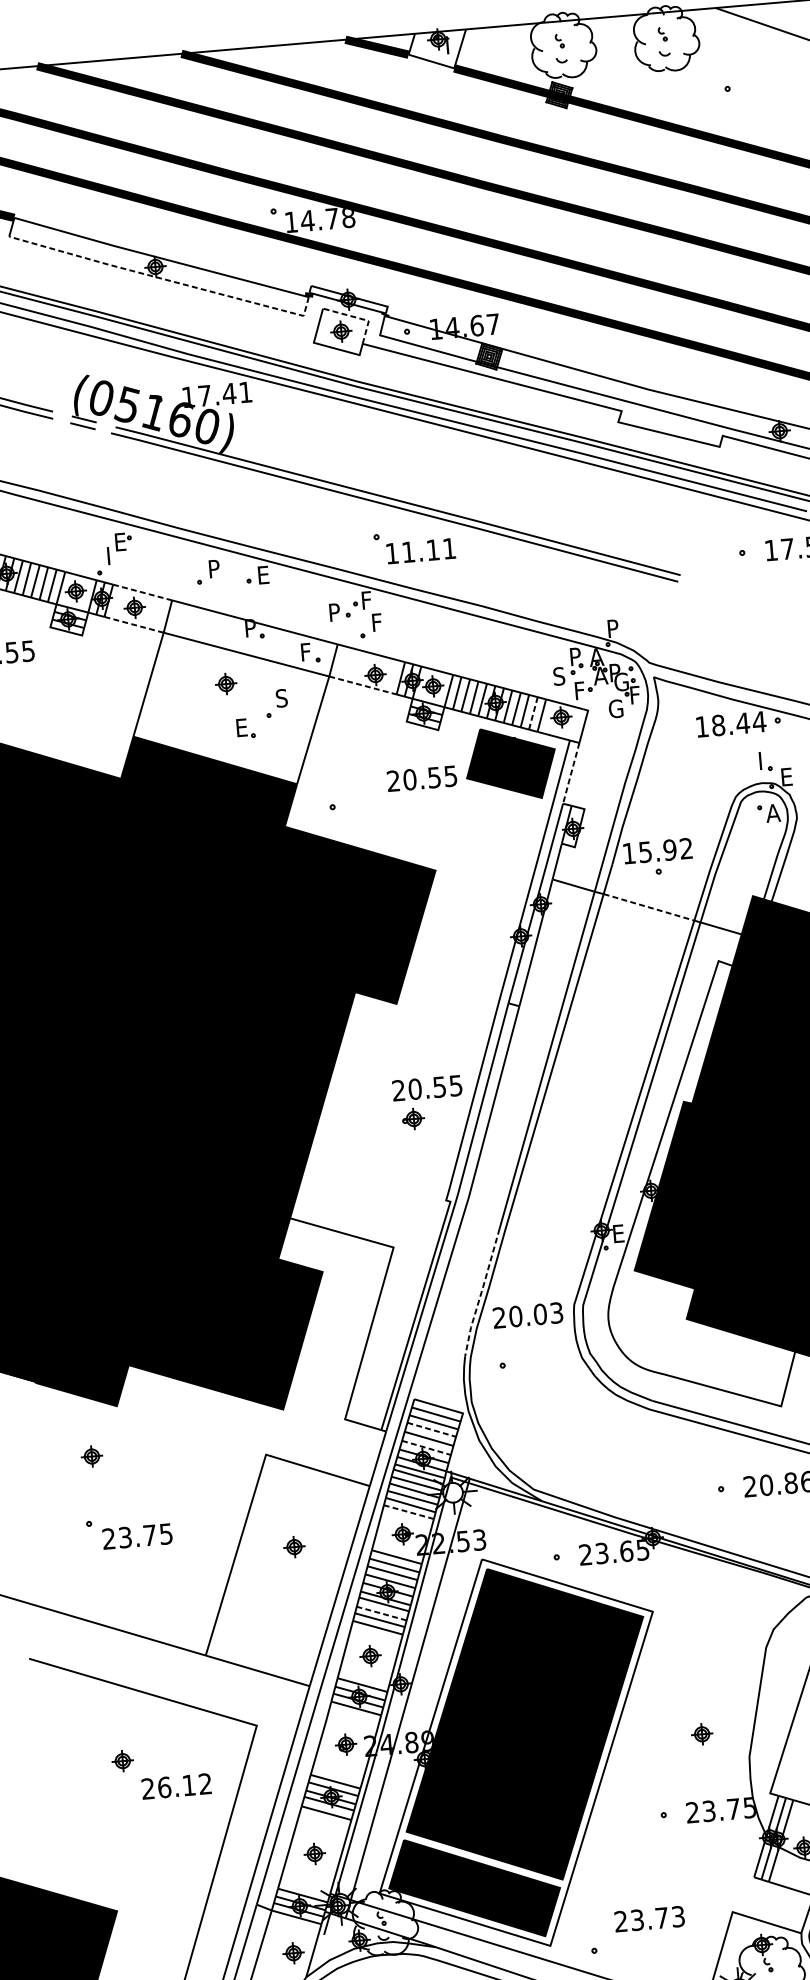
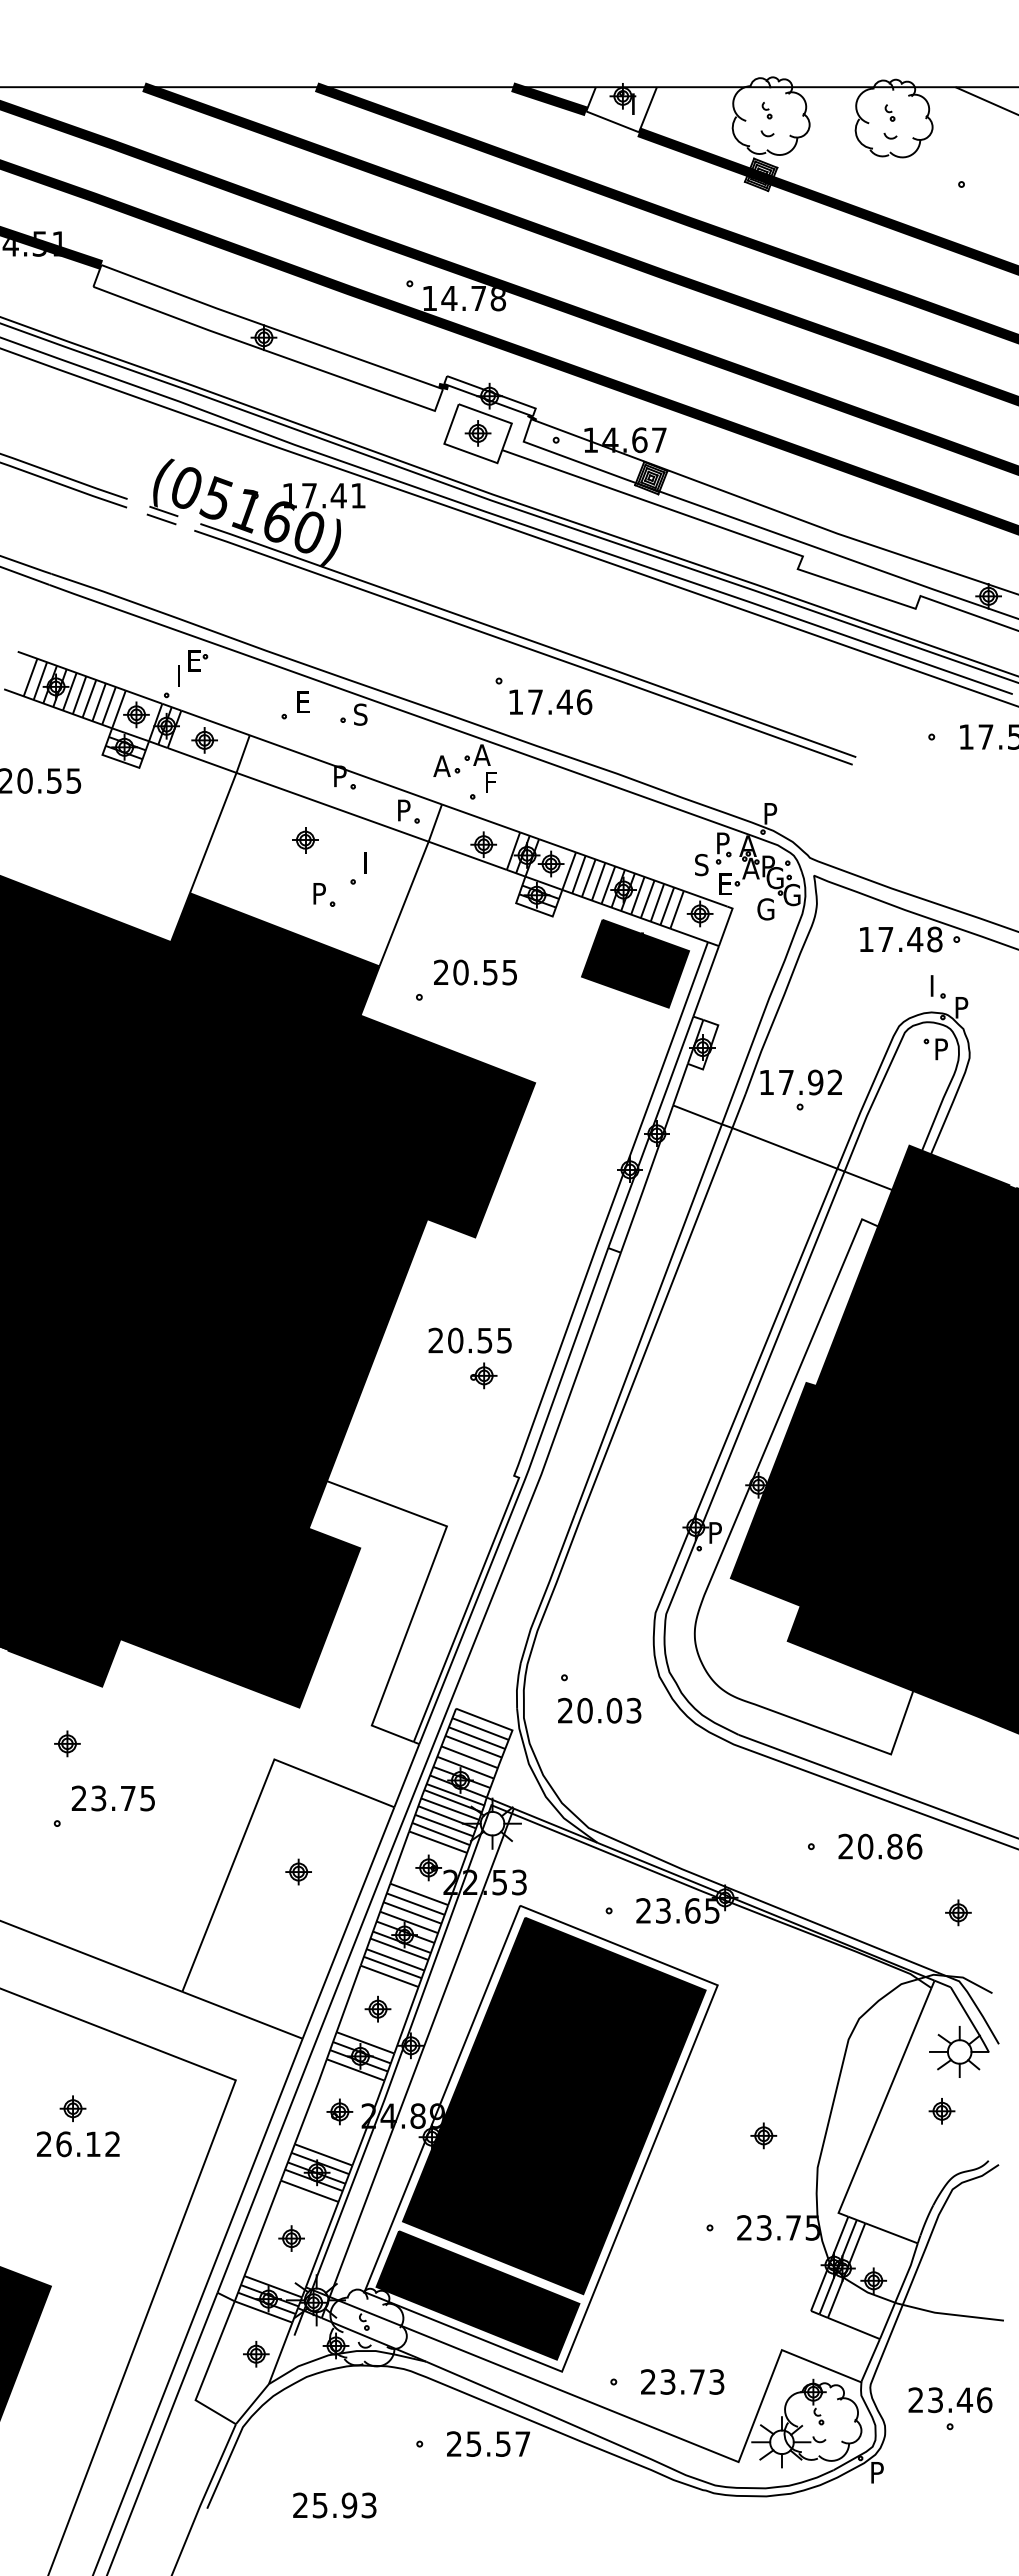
line: (165, 279) -> (274, 353), dashed -> solid
line: (357, 317) -> (498, 418), dashed -> solid
text: (429, 550) -> (560, 702), 11.11 -> 17.46
text: (214, 569) -> (303, 702), P -> E
text: (263, 575) -> (360, 714), E -> S
line: (143, 592) -> (216, 723), dashed -> solid
text: (367, 599) -> (481, 754), F -> A
text: (334, 611) -> (441, 765), P -> A
line: (134, 624) -> (202, 760), dashed -> solid
text: (306, 652) -> (404, 810), F -> P
line: (362, 685) -> (467, 855), dashed -> solid
text: (581, 690) -> (726, 883), F -> E
text: (636, 694) -> (791, 894), F -> G
text: (281, 698) -> (369, 862), S -> I
line: (533, 713) -> (667, 906), dashed -> solid
text: (739, 723) -> (910, 939), 18.44 -> 17.48
text: (241, 727) -> (319, 893), E -> P
line: (571, 773) -> (706, 981), dashed -> solid
text: (788, 776) -> (963, 1007), E -> P
text: (422, 778) -> (475, 972), moved
text: (772, 813) -> (941, 1049), A -> P
text: (645, 852) -> (786, 1082), 15.92 -> 17.92
line: (649, 907) -> (785, 1148), dashed -> solid
text: (426, 1088) -> (469, 1340), moved
text: (619, 1233) -> (716, 1532), E -> P
line: (481, 1293) -> (546, 1589), dashed -> solid
text: (527, 1315) -> (599, 1710), moved
line: (431, 1429) -> (473, 1746), dashed -> solid
line: (426, 1447) -> (465, 1767), dashed -> solid
line: (408, 1512) -> (437, 1842), dashed -> solid
text: (136, 1536) -> (112, 1798), moved
line: (381, 1613) -> (395, 1959), dashed -> solid
text: (176, 1786) -> (78, 2144), moved
text: (649, 1918) -> (682, 2381), moved

